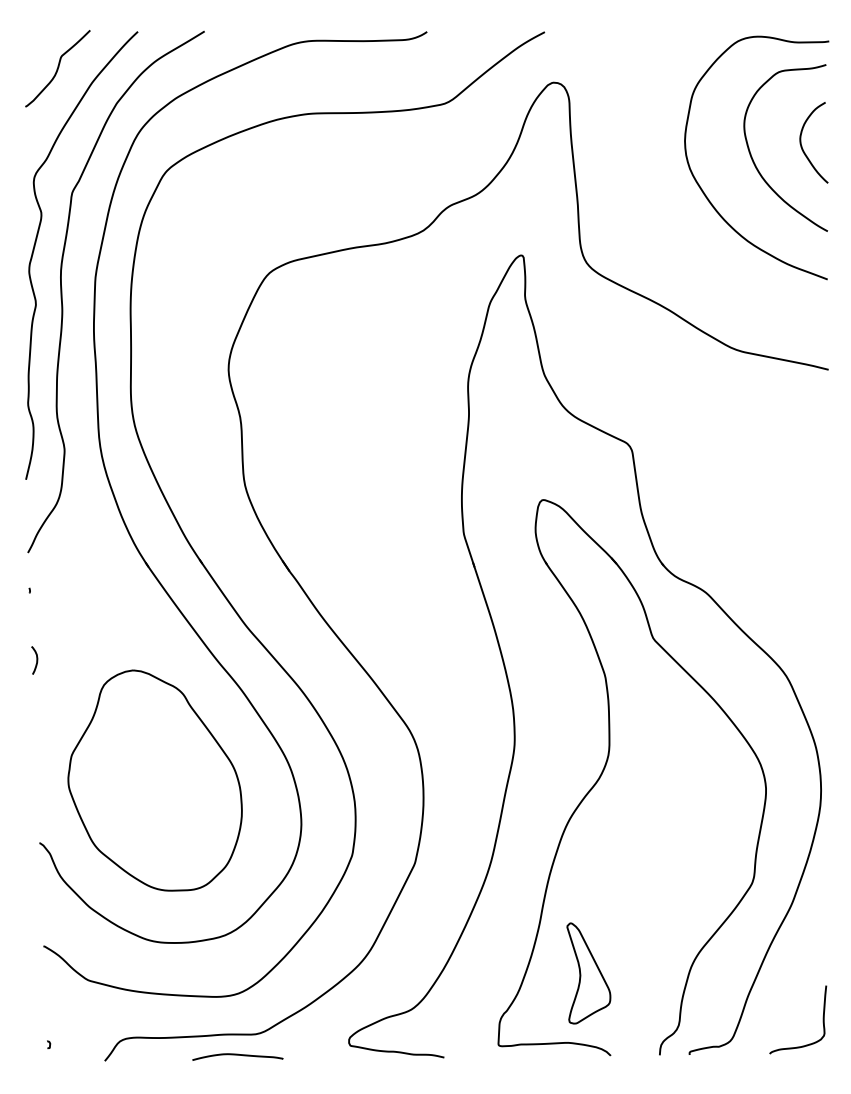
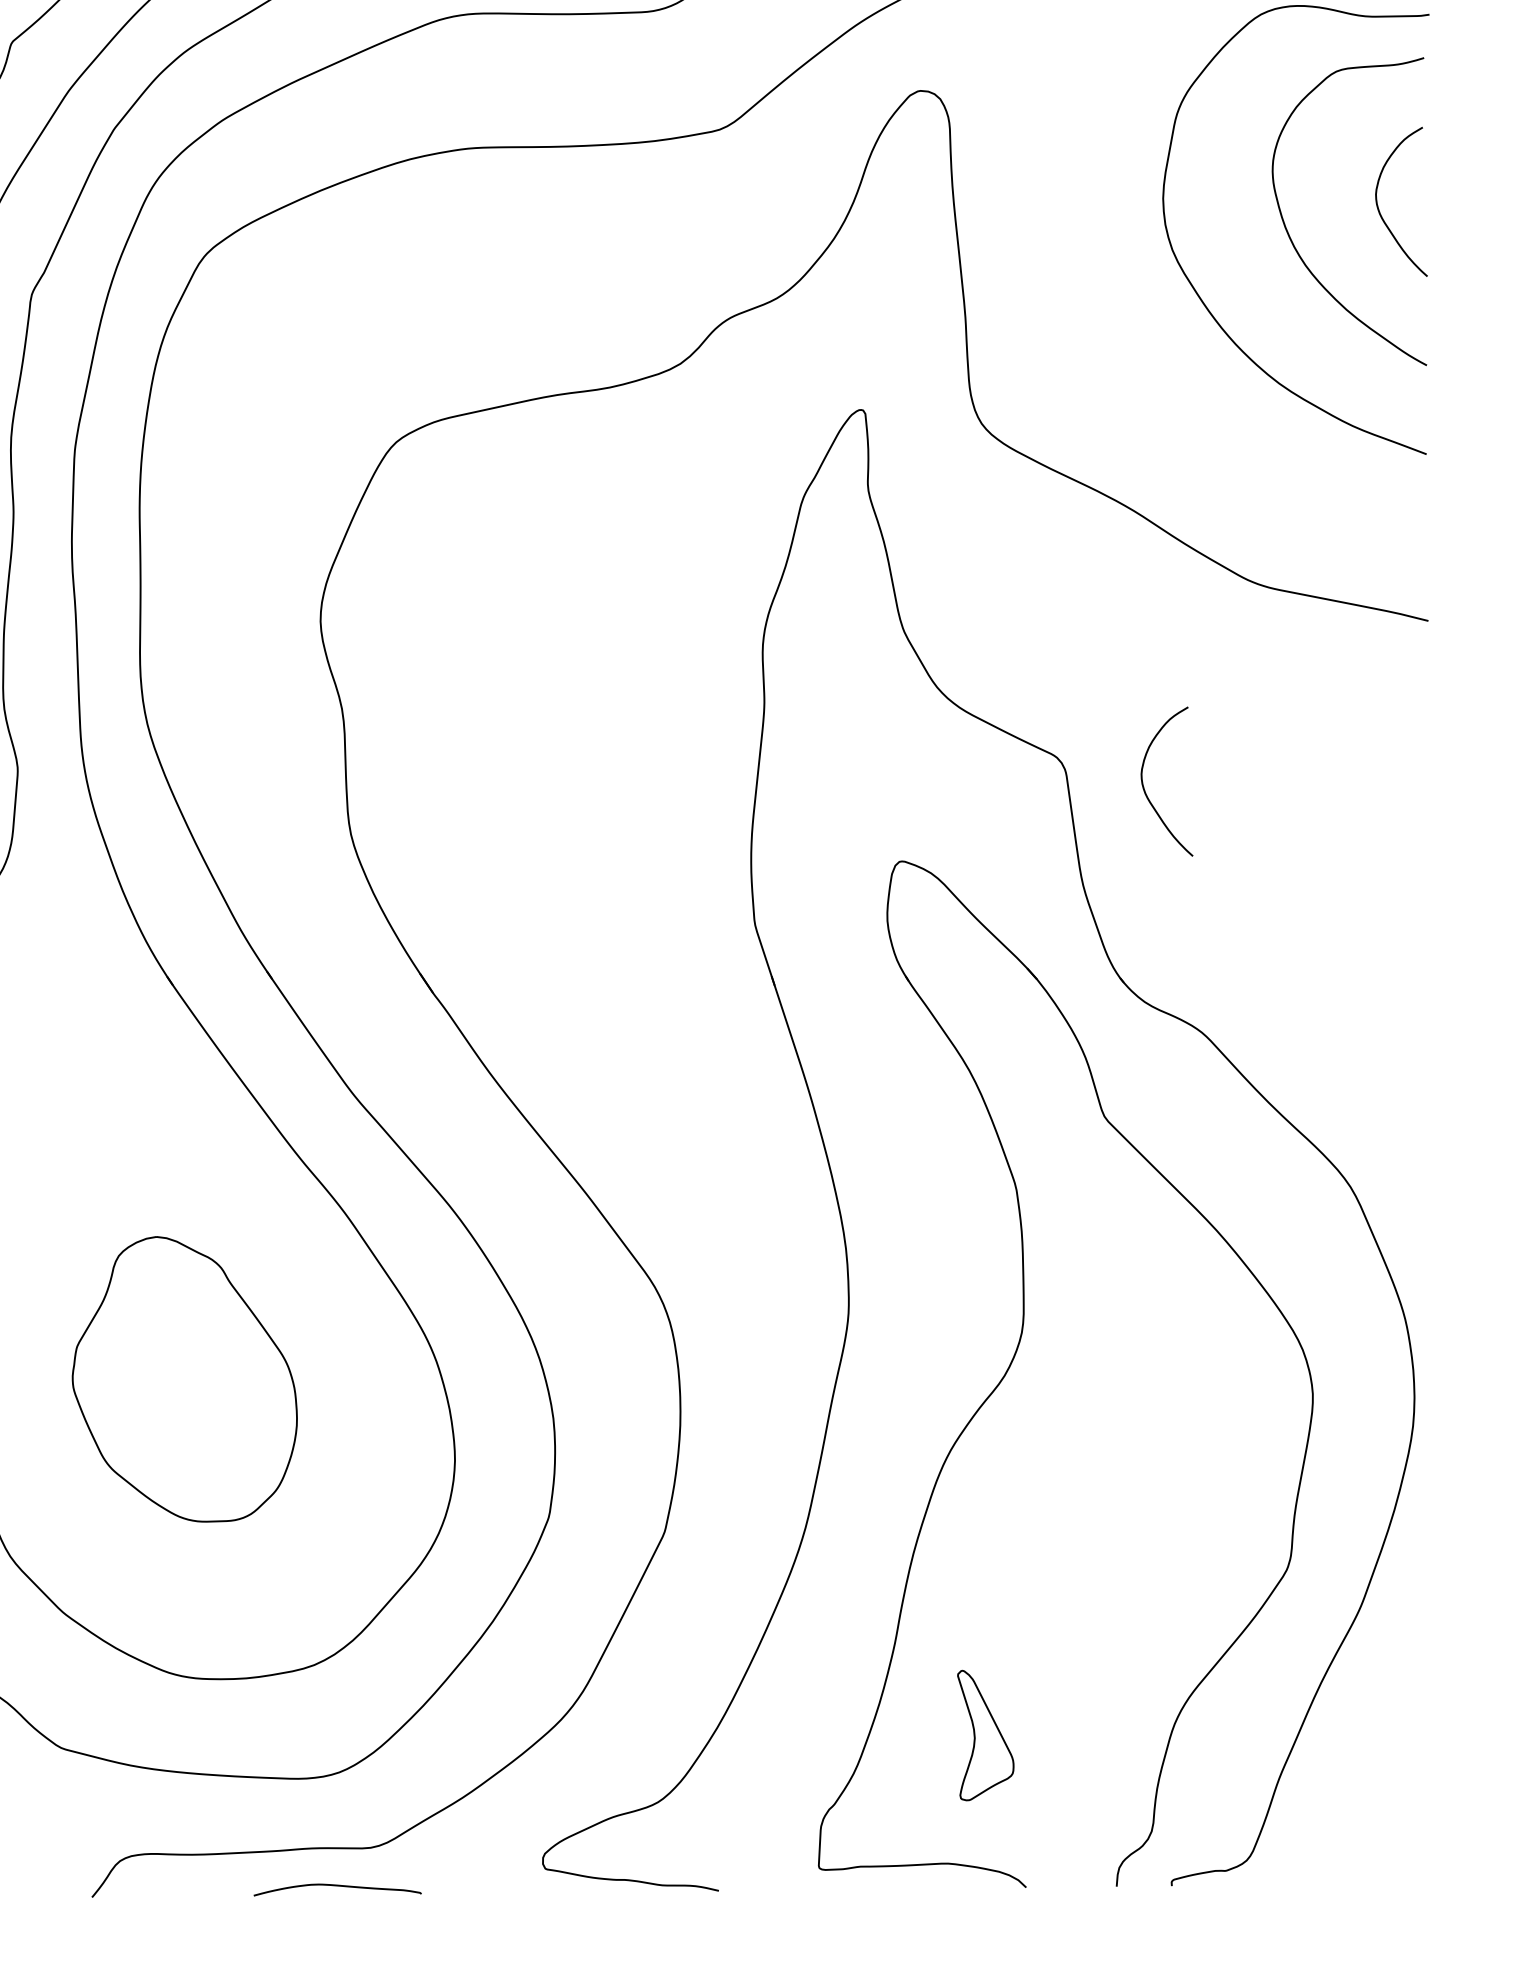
curve: (675, 459) -> (1145, 786), added
part: (154, 780) -> (183, 1379), size x0.7
part: (588, 973) -> (985, 1735), size x0.7
curve: (822, 1019) -> (1417, 1820), removed

